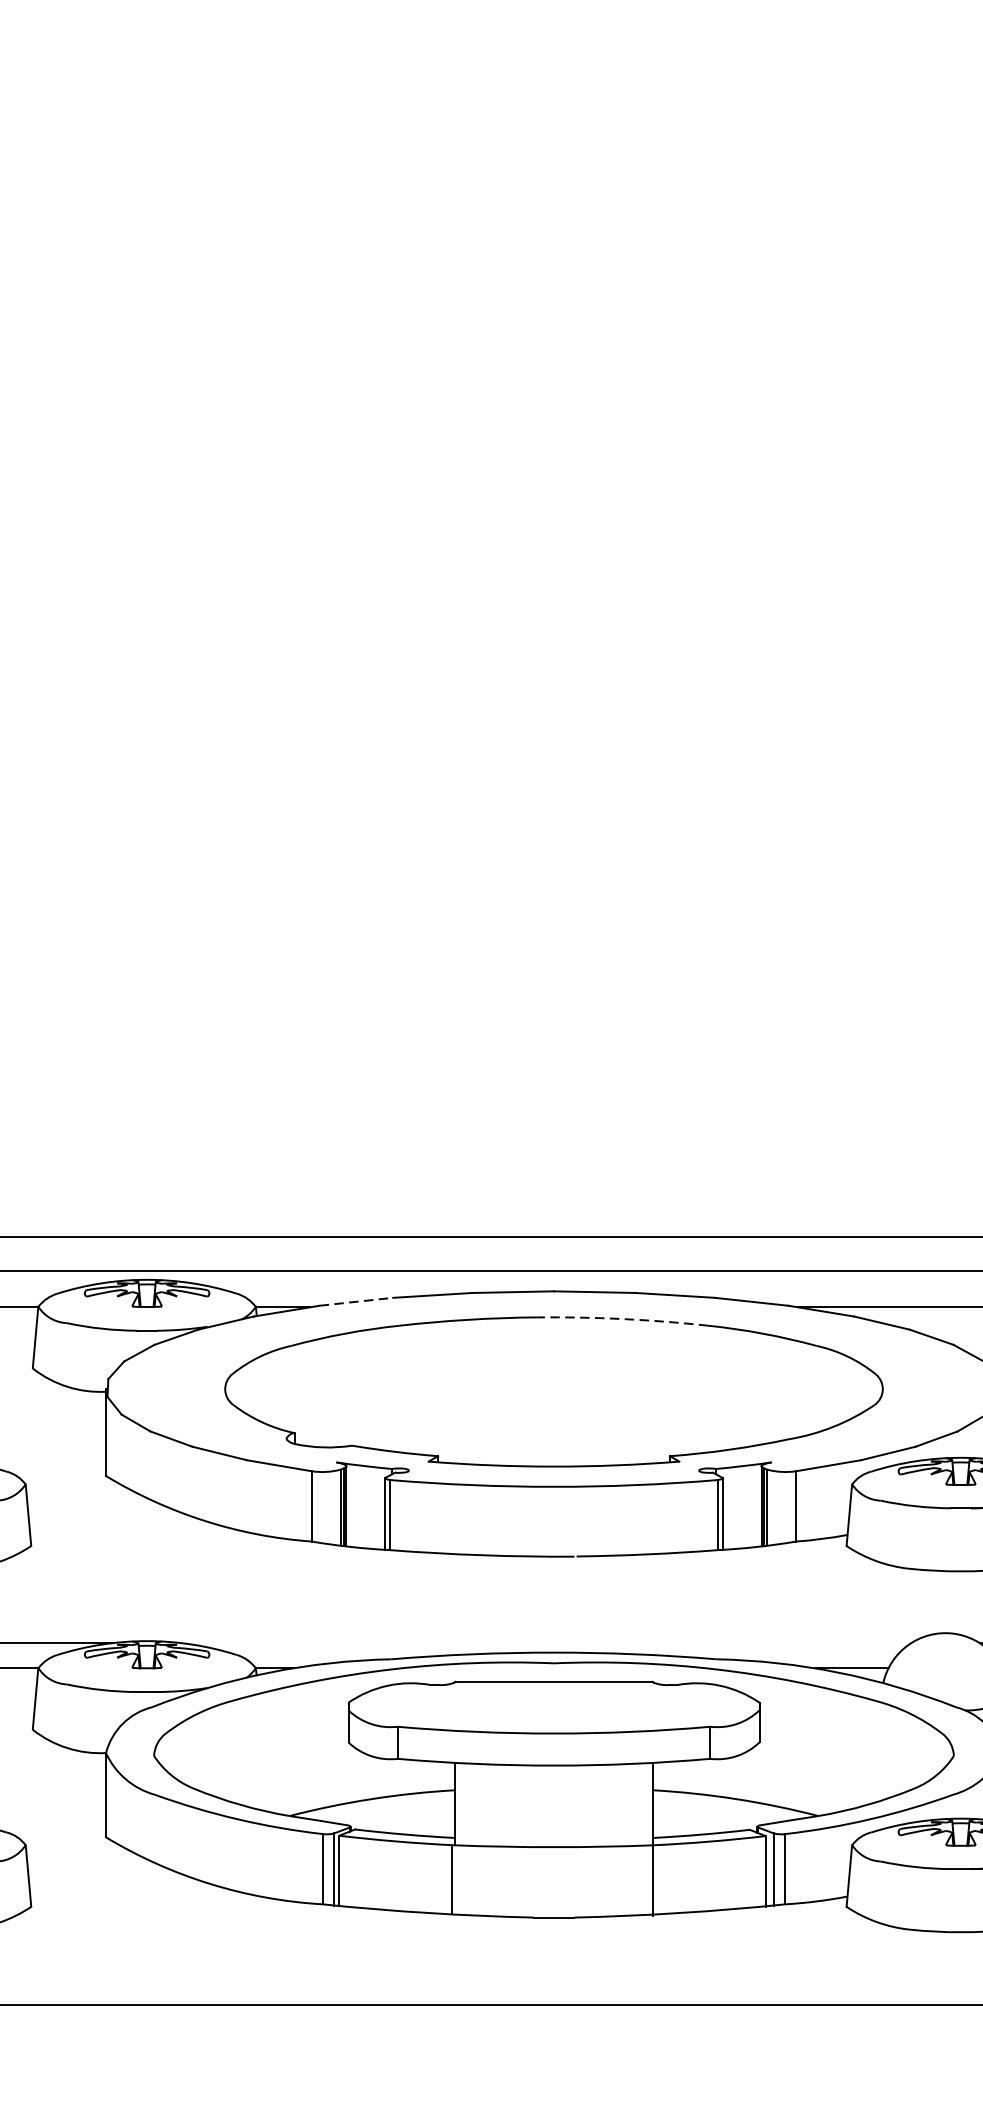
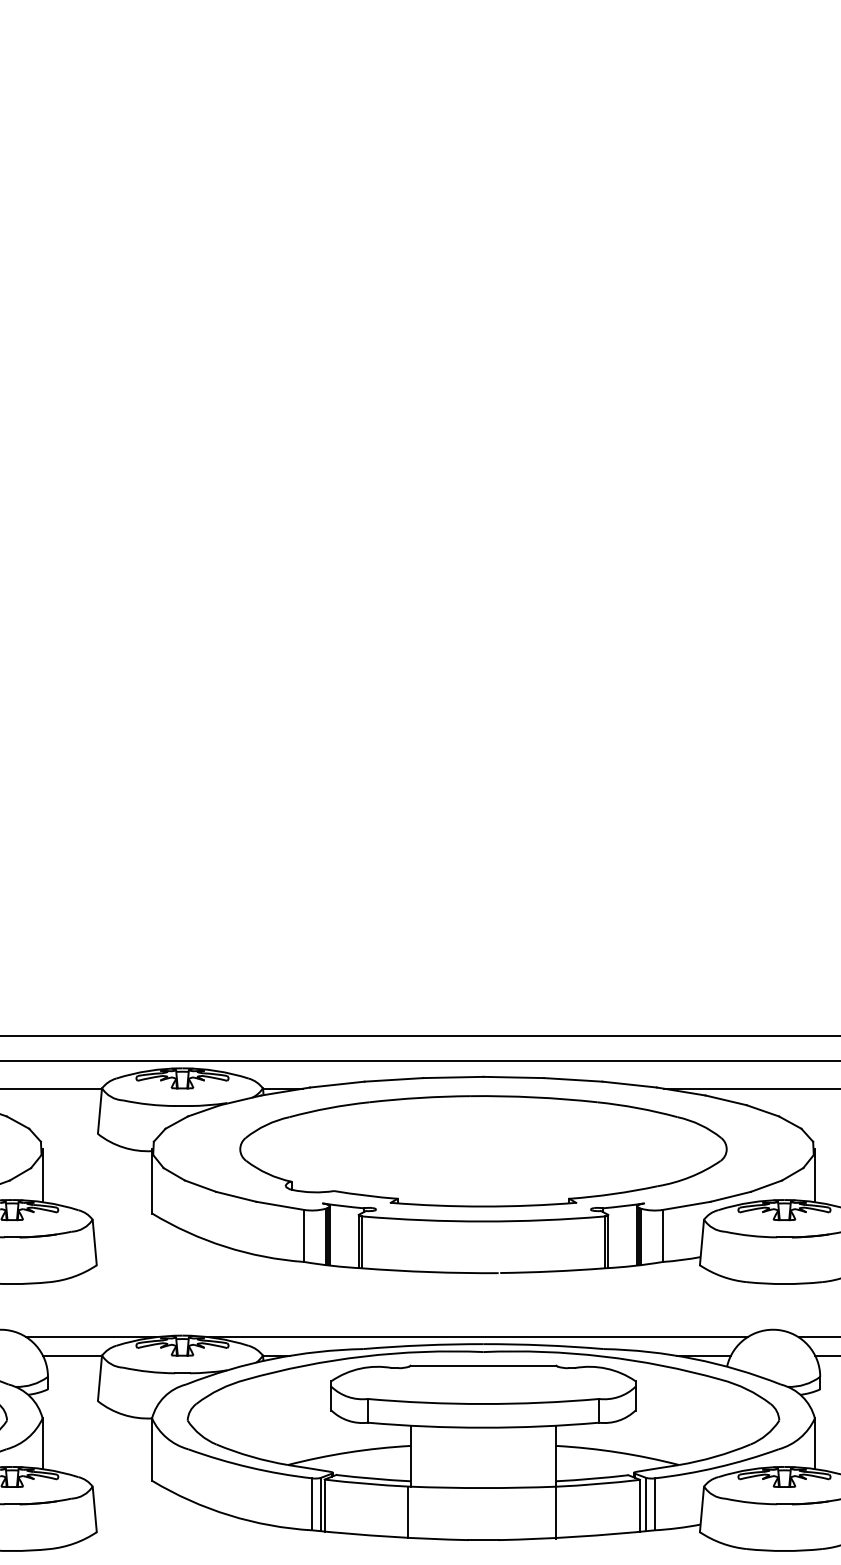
line: (356, 1301) -> (337, 1084), dashed -> solid
arc: (622, 1319) -> (534, 1097), dashed -> solid
line: (545, 1643) -> (477, 1337), added

